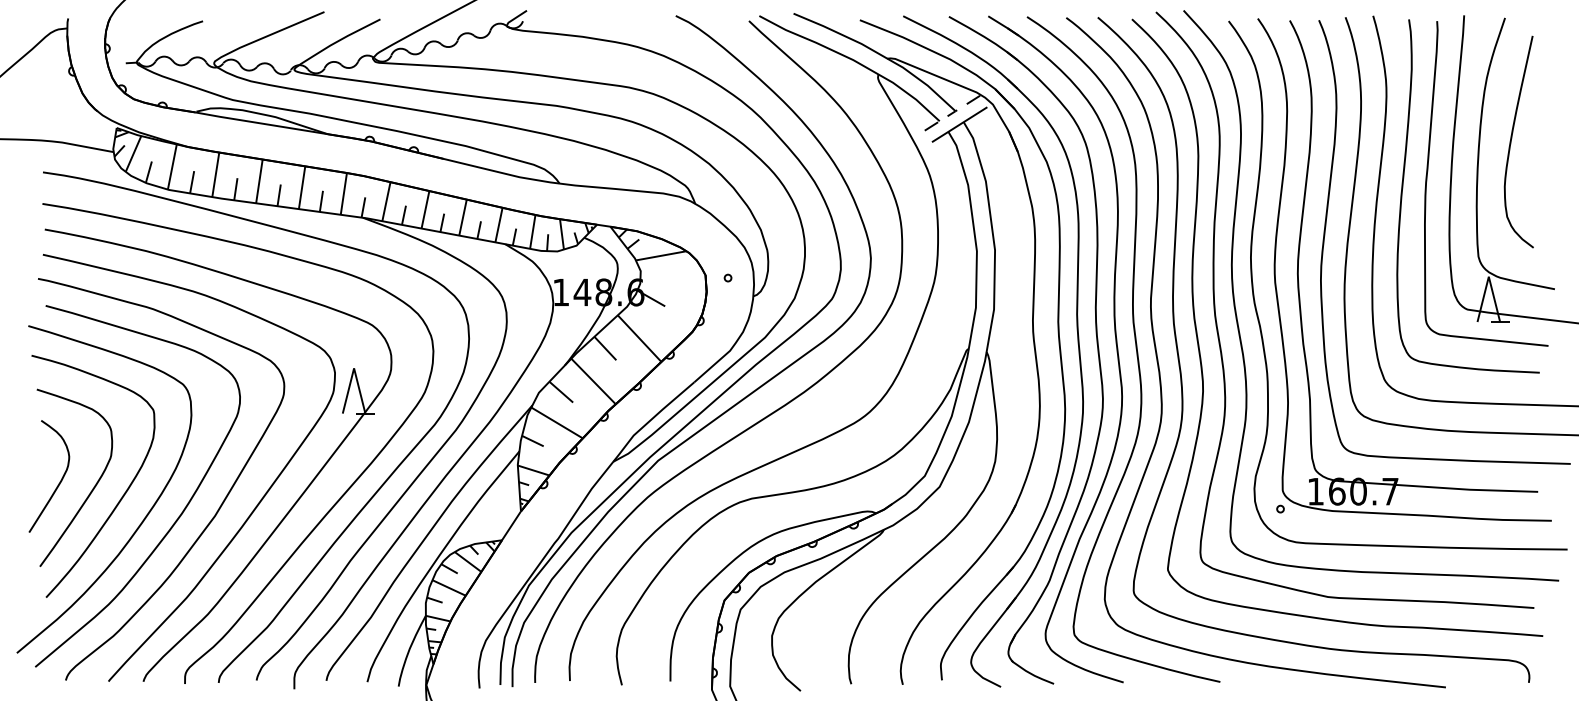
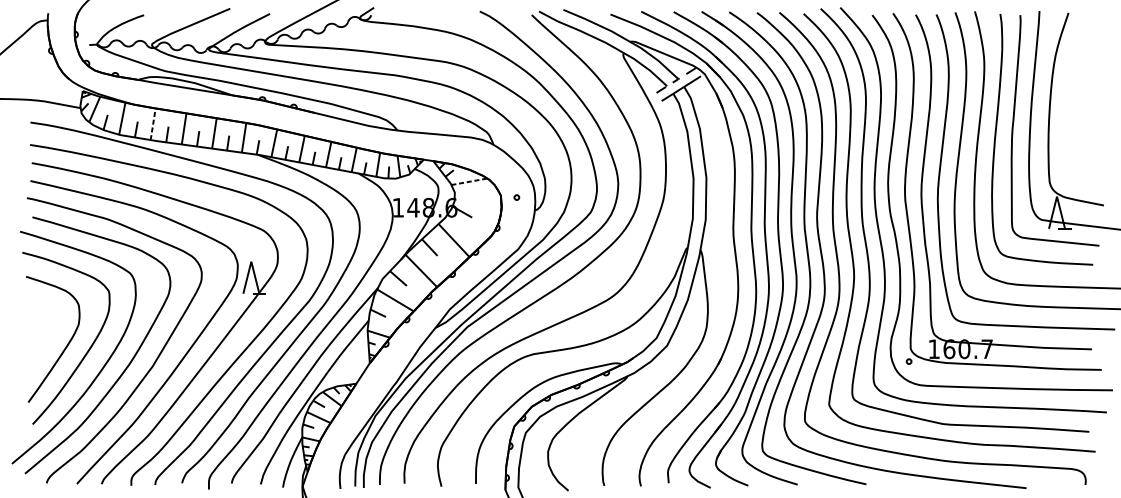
curve: (1512, 138) -> (1073, 98), removed
line: (215, 174) -> (152, 124), solid -> dashed
line: (661, 255) -> (469, 181), solid -> dashed
curve: (59, 481) -> (42, 342), removed

